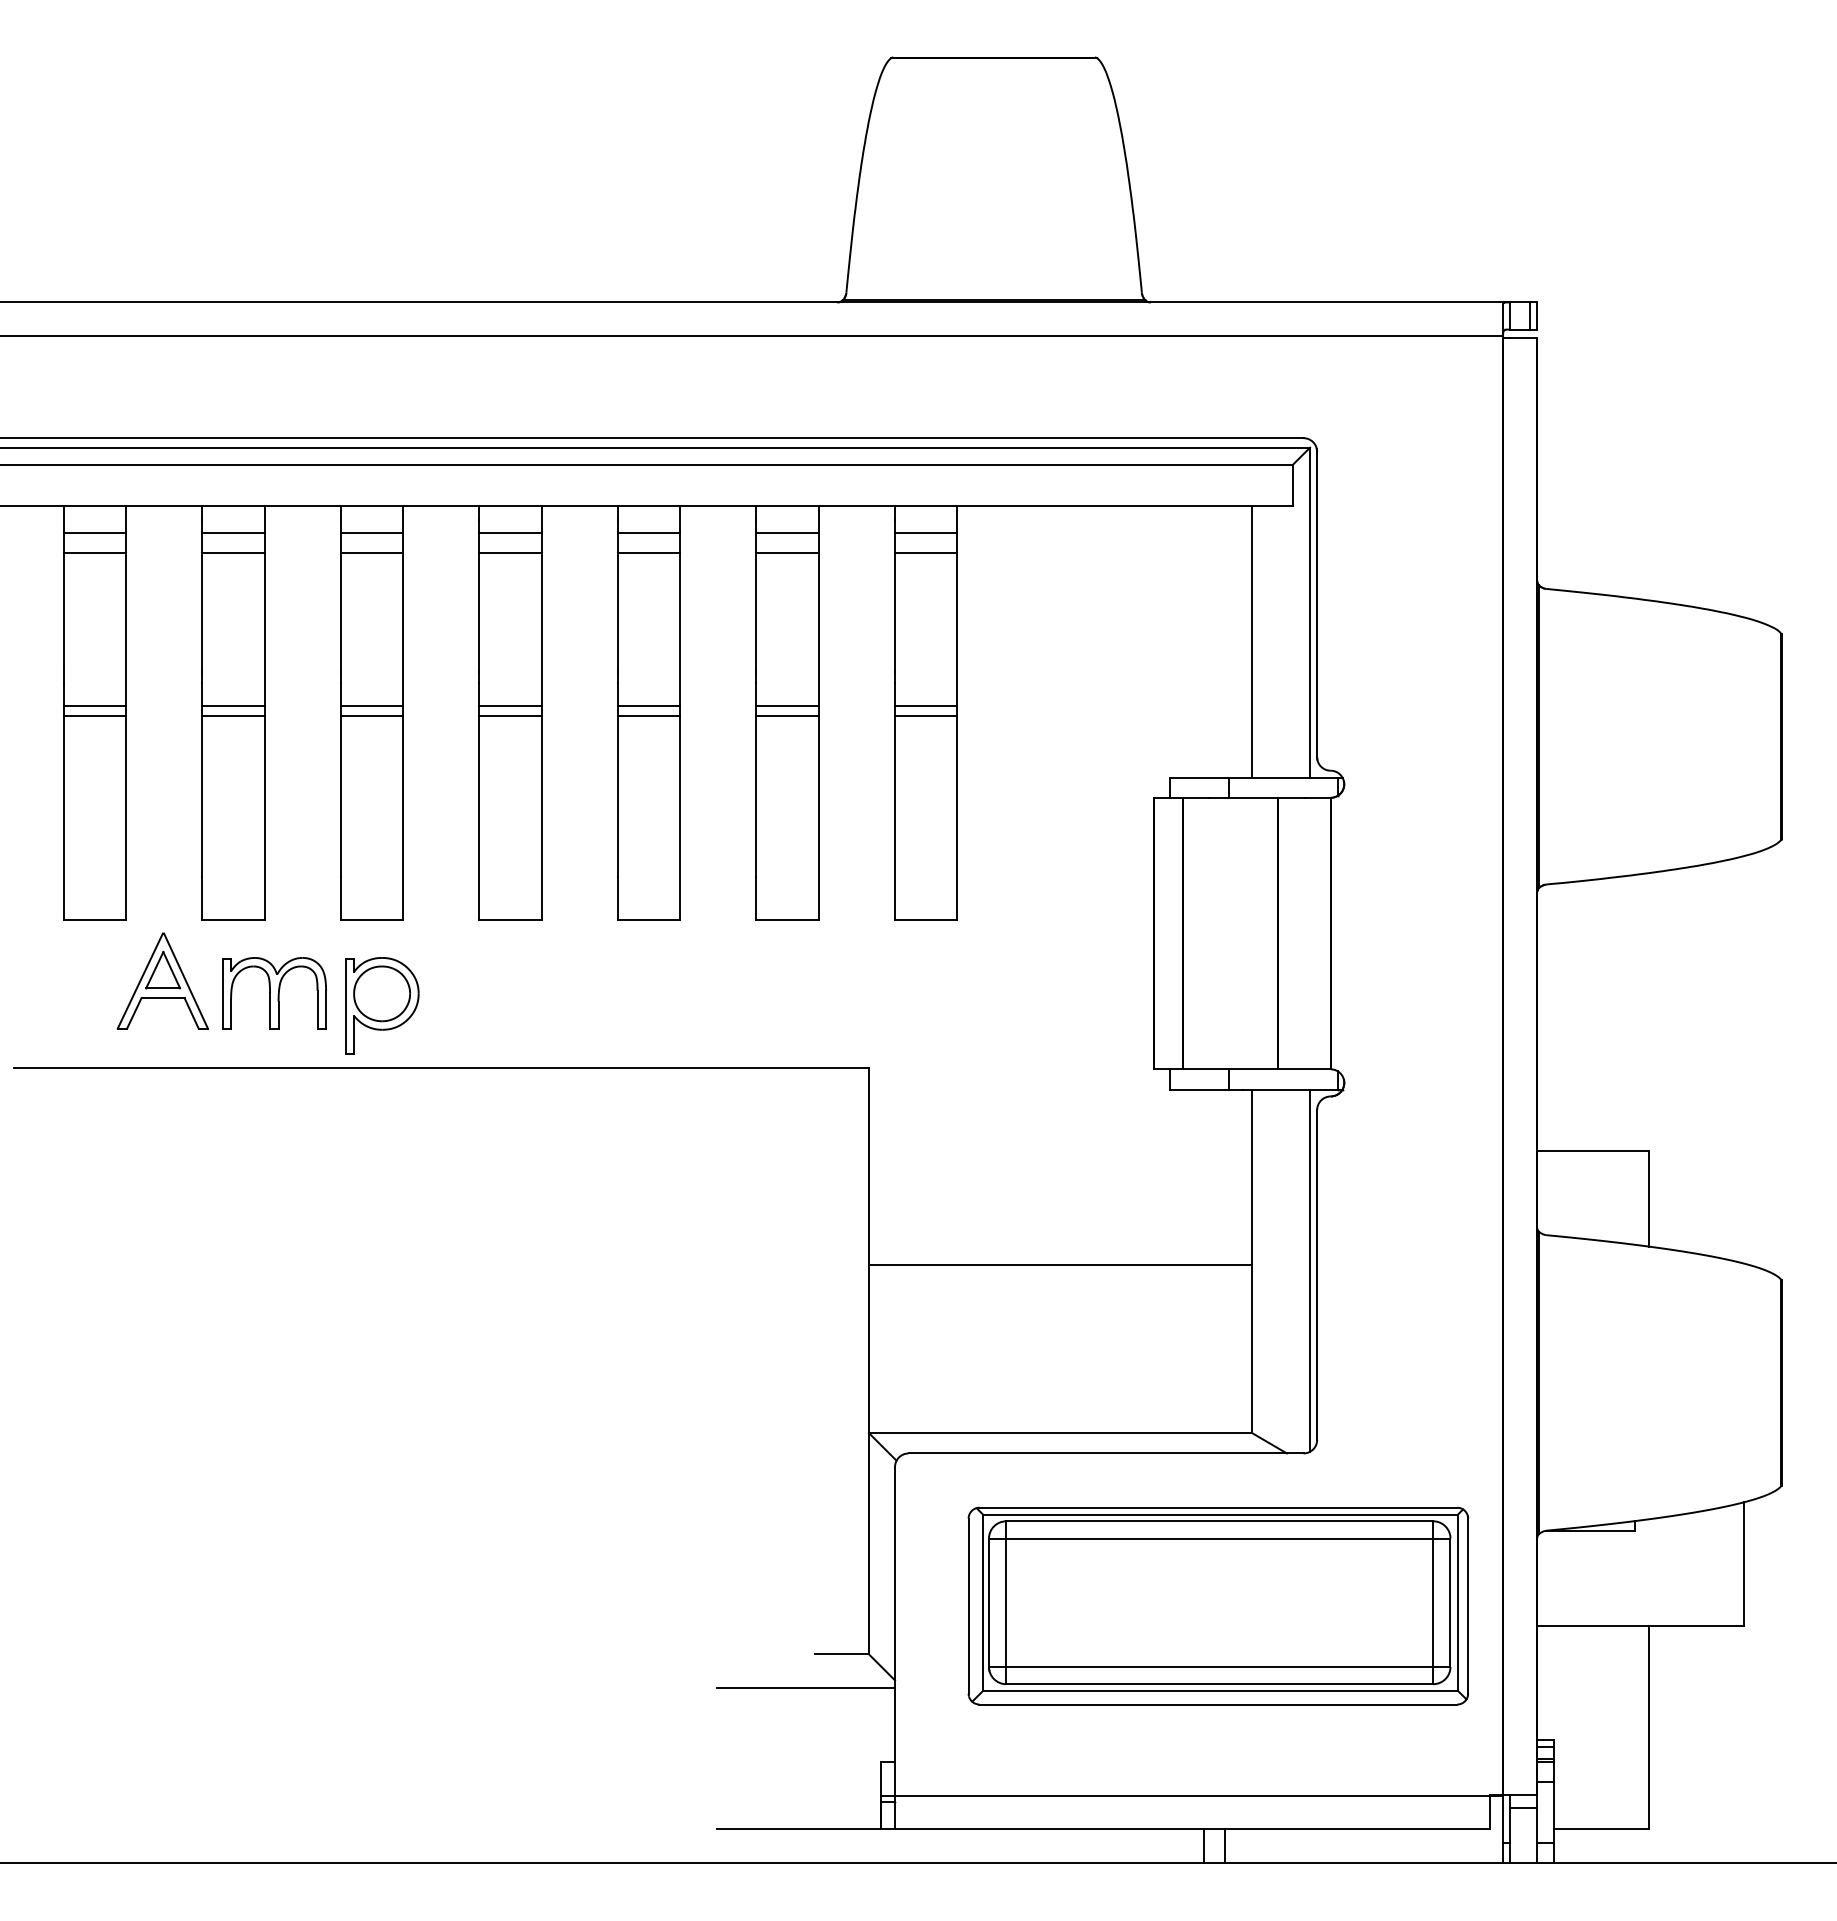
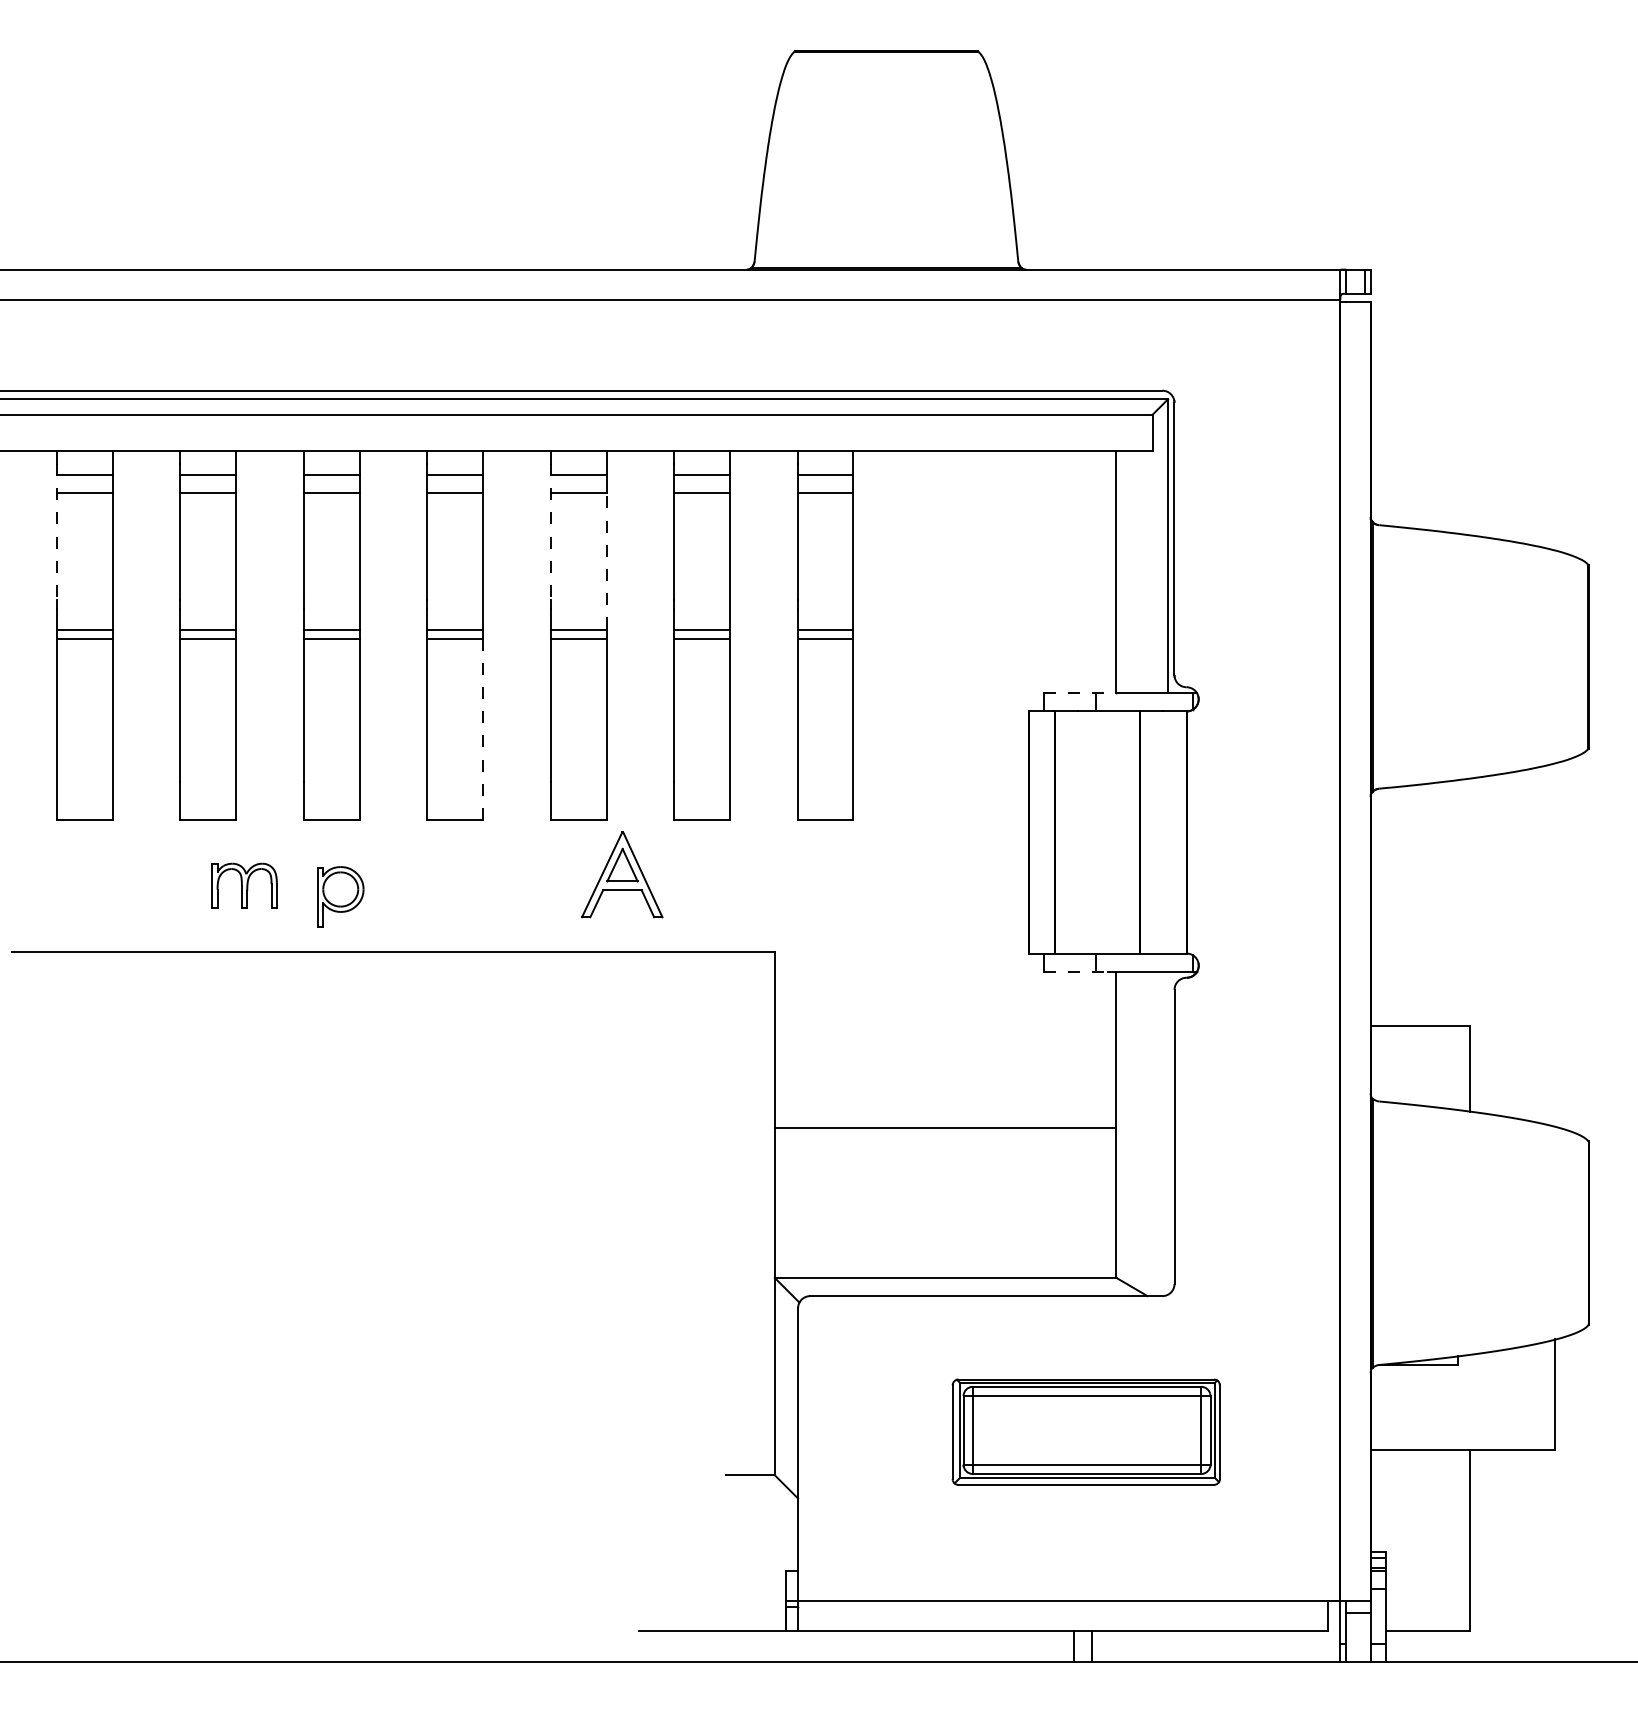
line: (64, 596) -> (57, 531), solid -> dashed
line: (617, 596) -> (550, 531), solid -> dashed
line: (680, 629) -> (606, 561), solid -> dashed
line: (1210, 777) -> (1079, 693), solid -> dashed
line: (541, 818) -> (482, 729), solid -> dashed
part: (162, 980) -> (621, 874), moved
part: (274, 993) -> (244, 885), size x0.7
part: (382, 1005) -> (340, 896), size x0.7
line: (1207, 1089) -> (1076, 971), solid -> dashed
line: (1310, 1270) -> (1168, 1132), removed
part: (1217, 1605) -> (1085, 1431), size x0.6
line: (805, 1688) -> (718, 1505), removed

